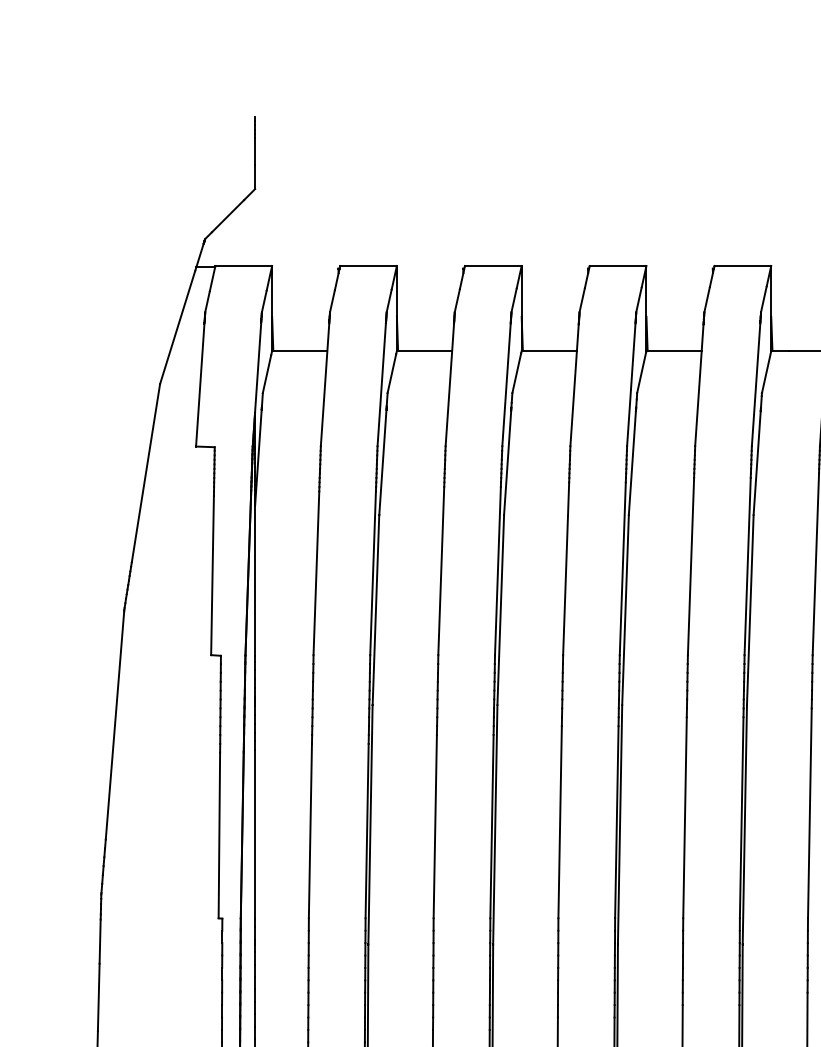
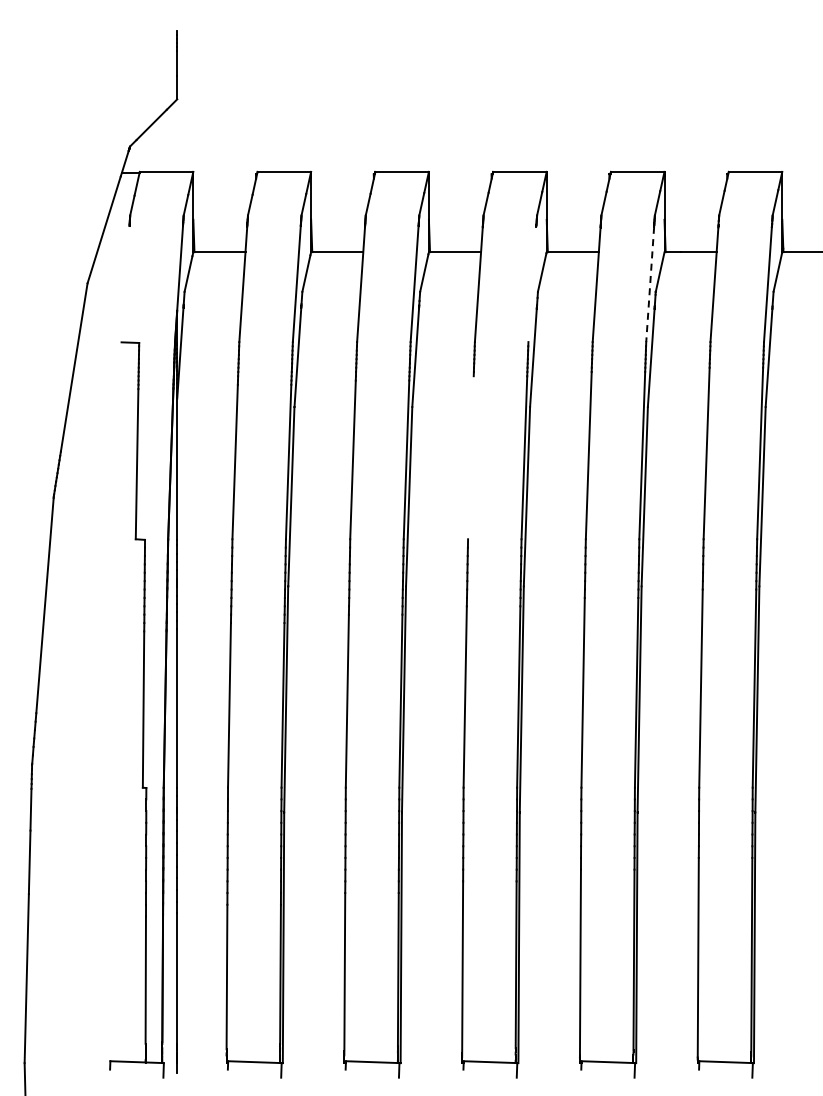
line: (200, 385) -> (125, 284), removed
line: (631, 385) -> (532, 284), removed
line: (756, 385) -> (650, 284), solid -> dashed
line: (565, 568) -> (470, 457), removed

